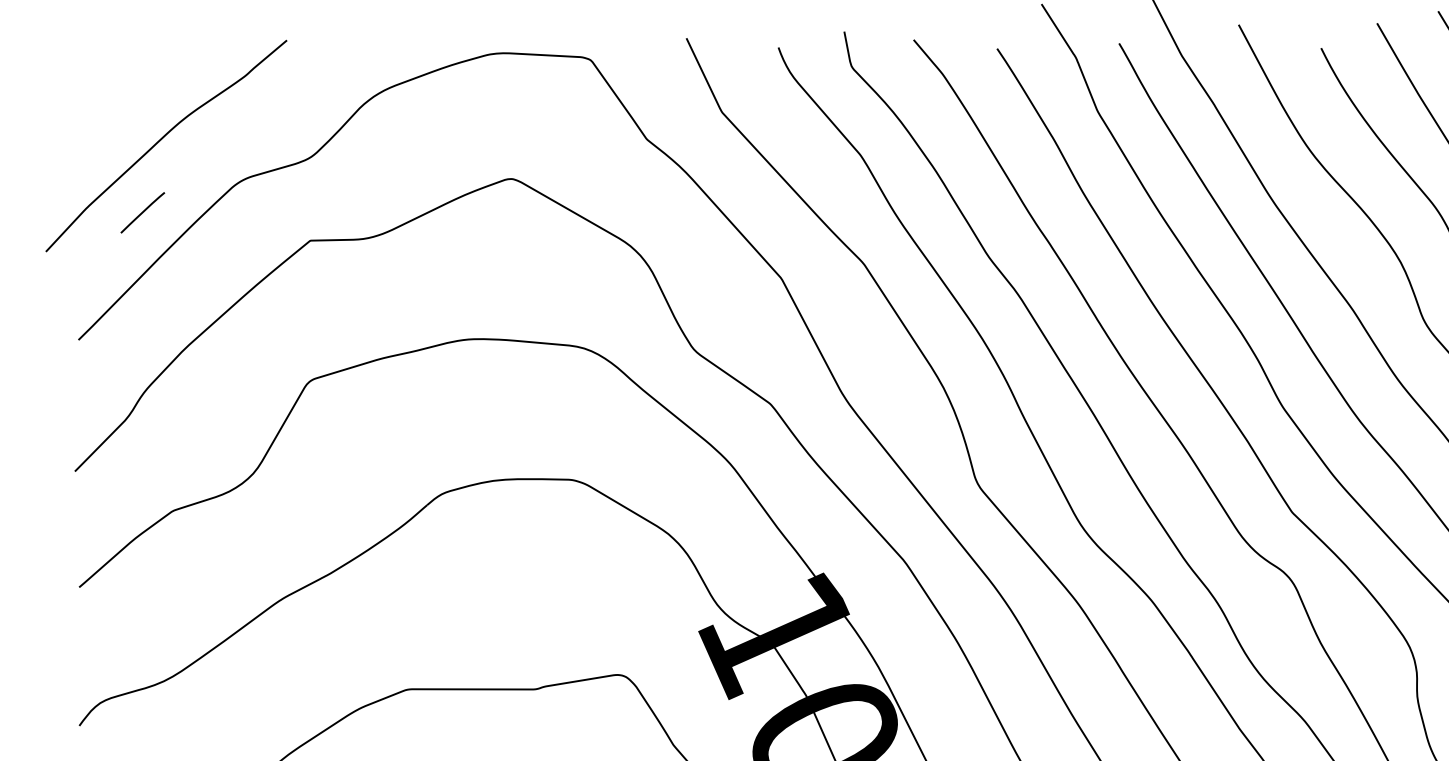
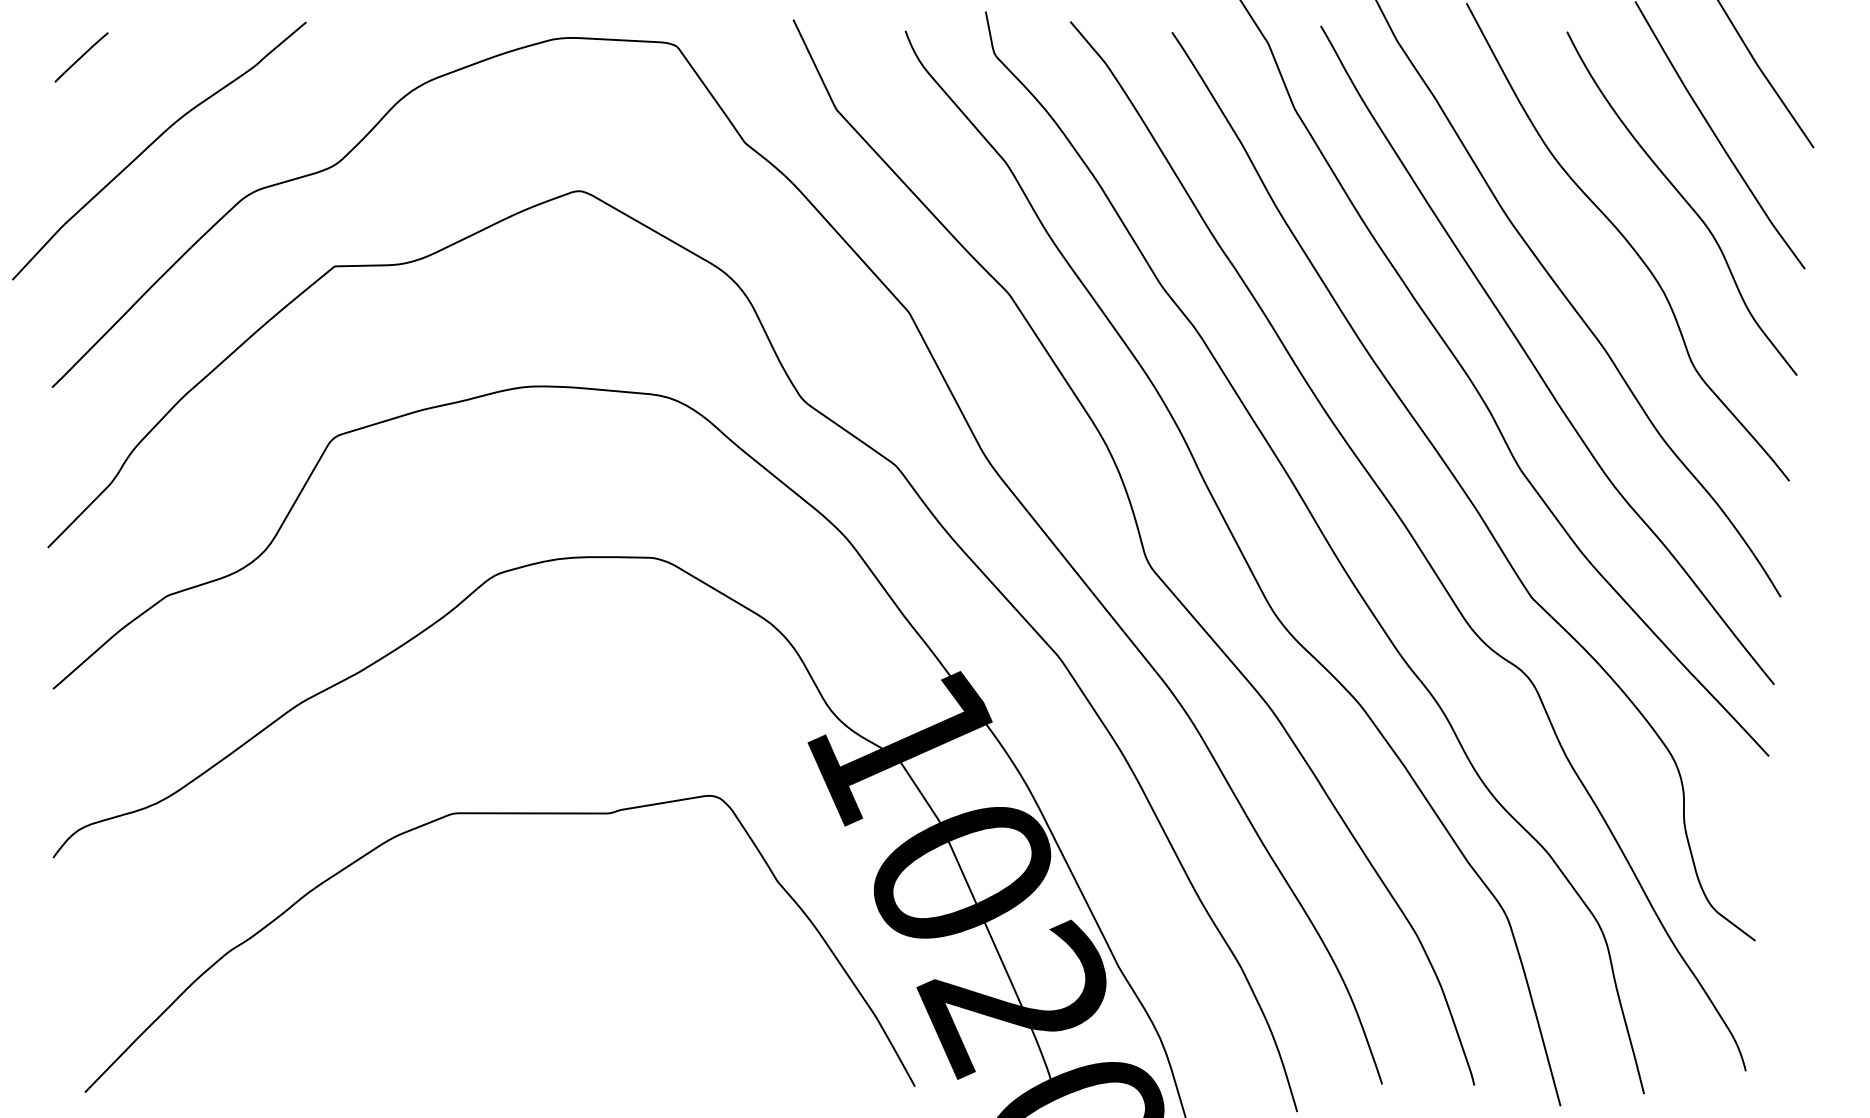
line: (142, 212) -> (81, 57), moved

